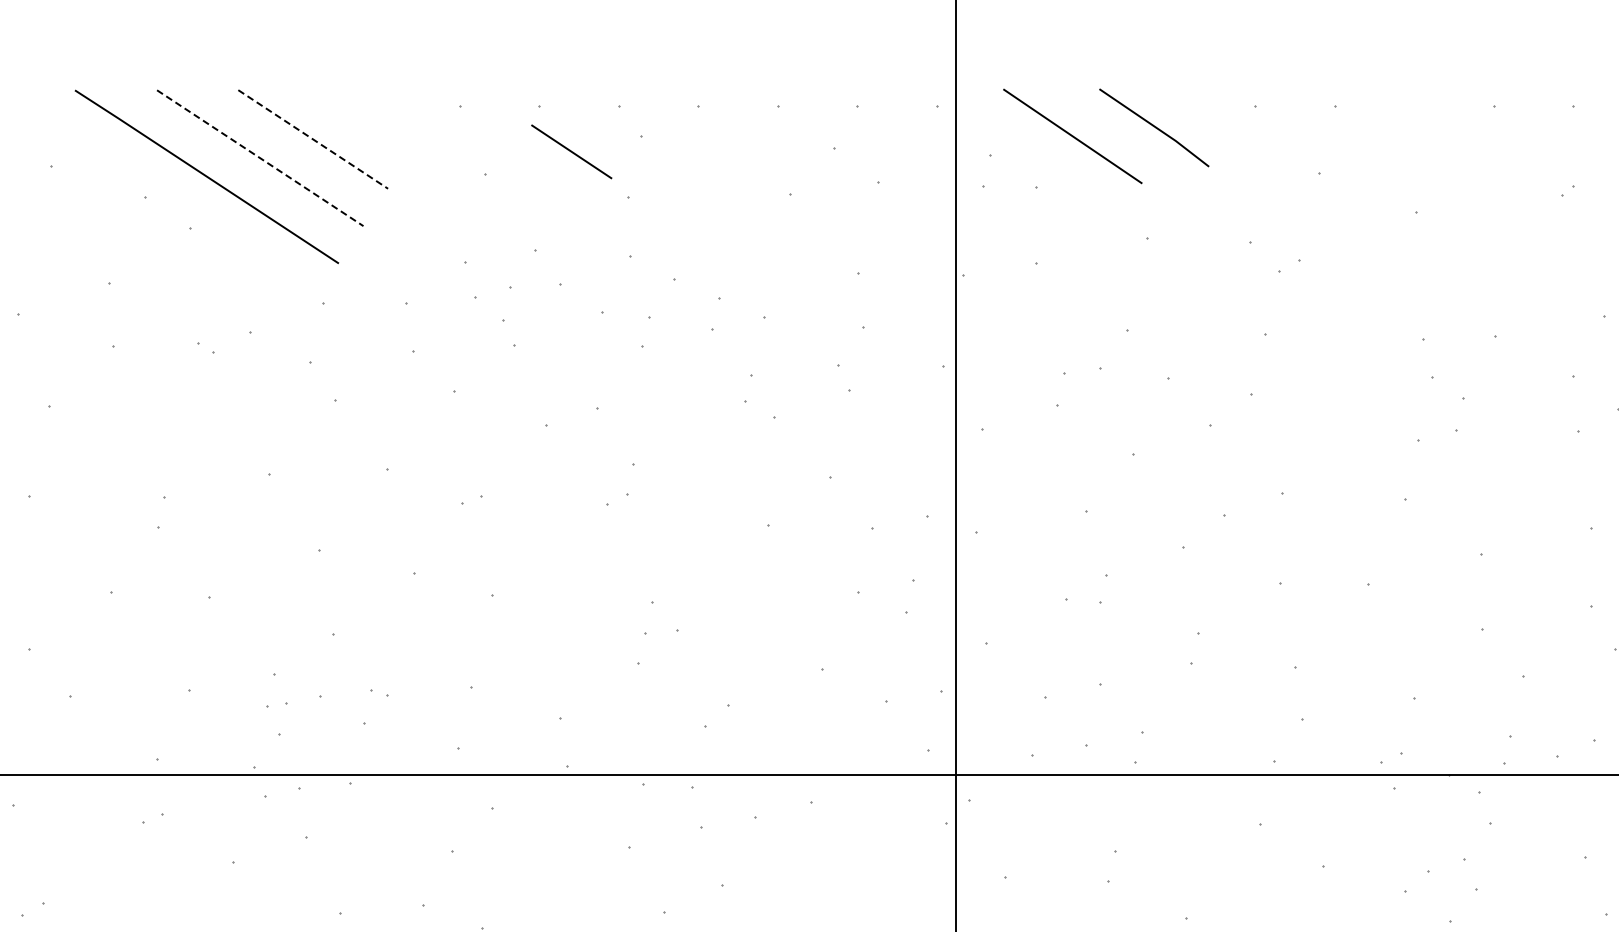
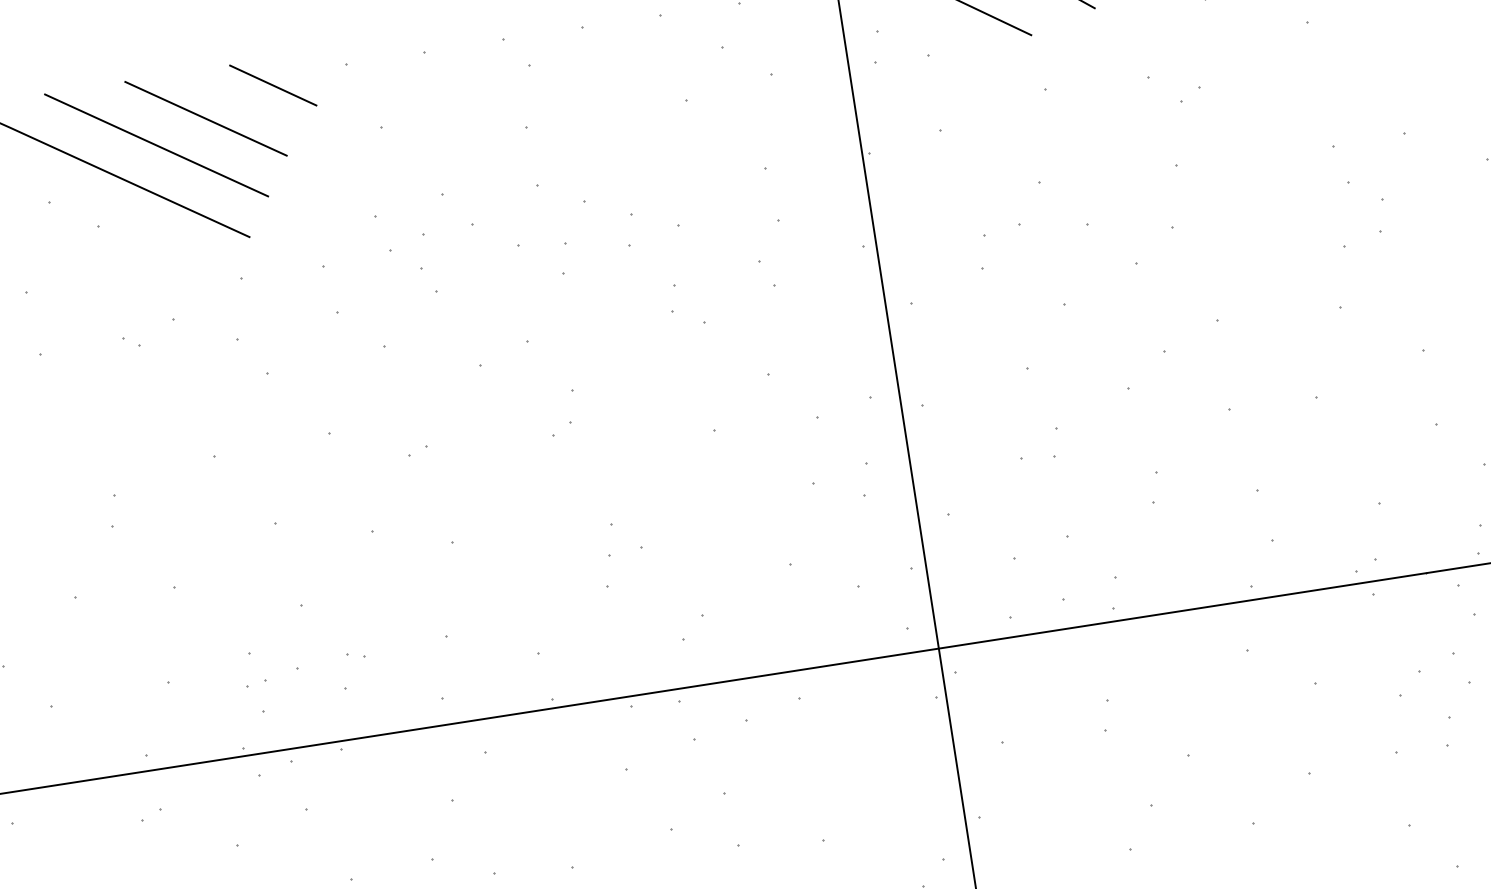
line: (313, 139) -> (206, 118), dashed -> solid
line: (571, 151) -> (272, 85), moved
line: (260, 158) -> (156, 145), dashed -> solid

